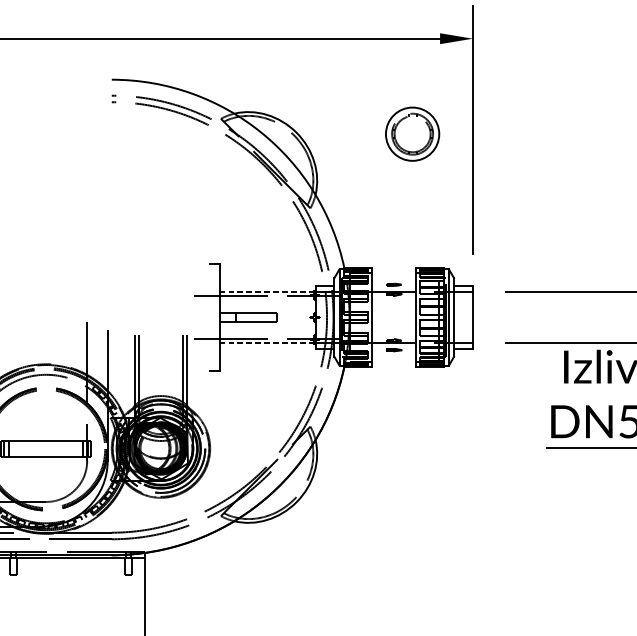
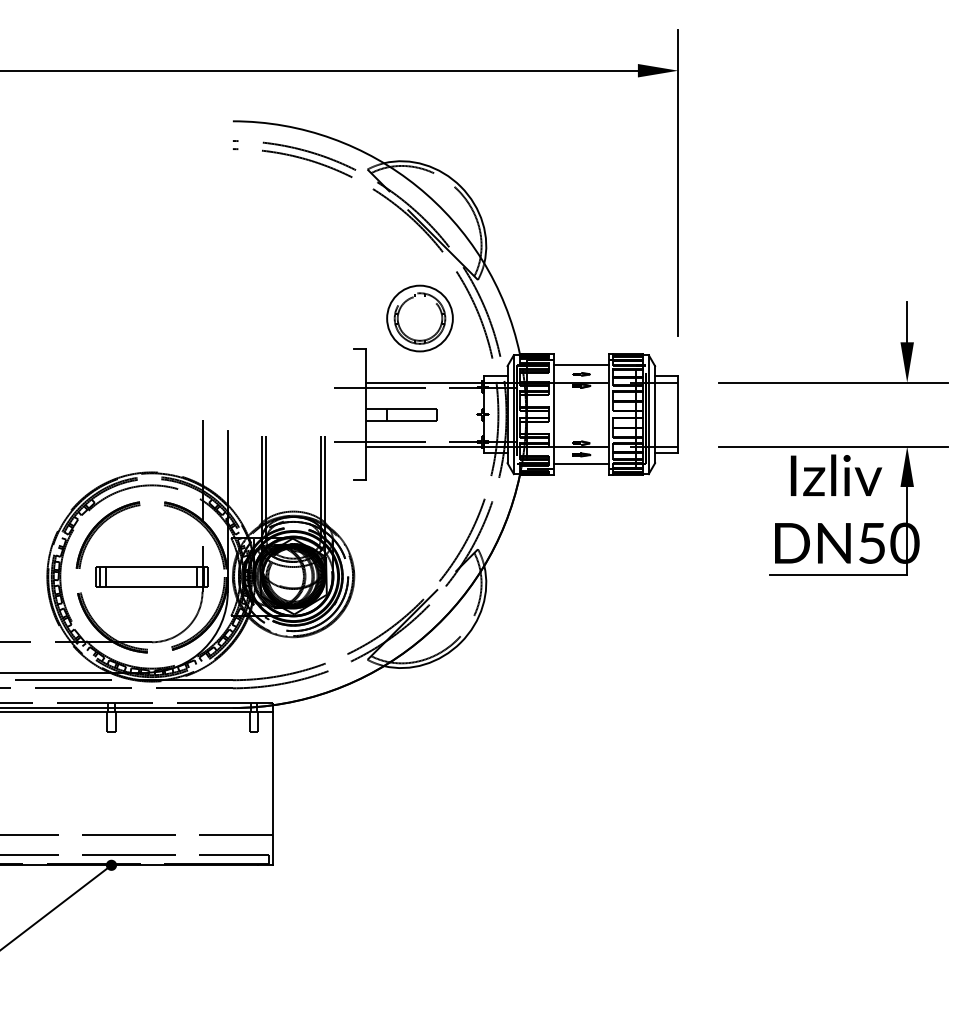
part: (412, 134) -> (419, 318), moved
line: (394, 277) -> (581, 365), added
line: (267, 291) -> (425, 382), dashed -> solid
line: (267, 343) -> (425, 446), dashed -> solid
line: (394, 357) -> (581, 463), added

